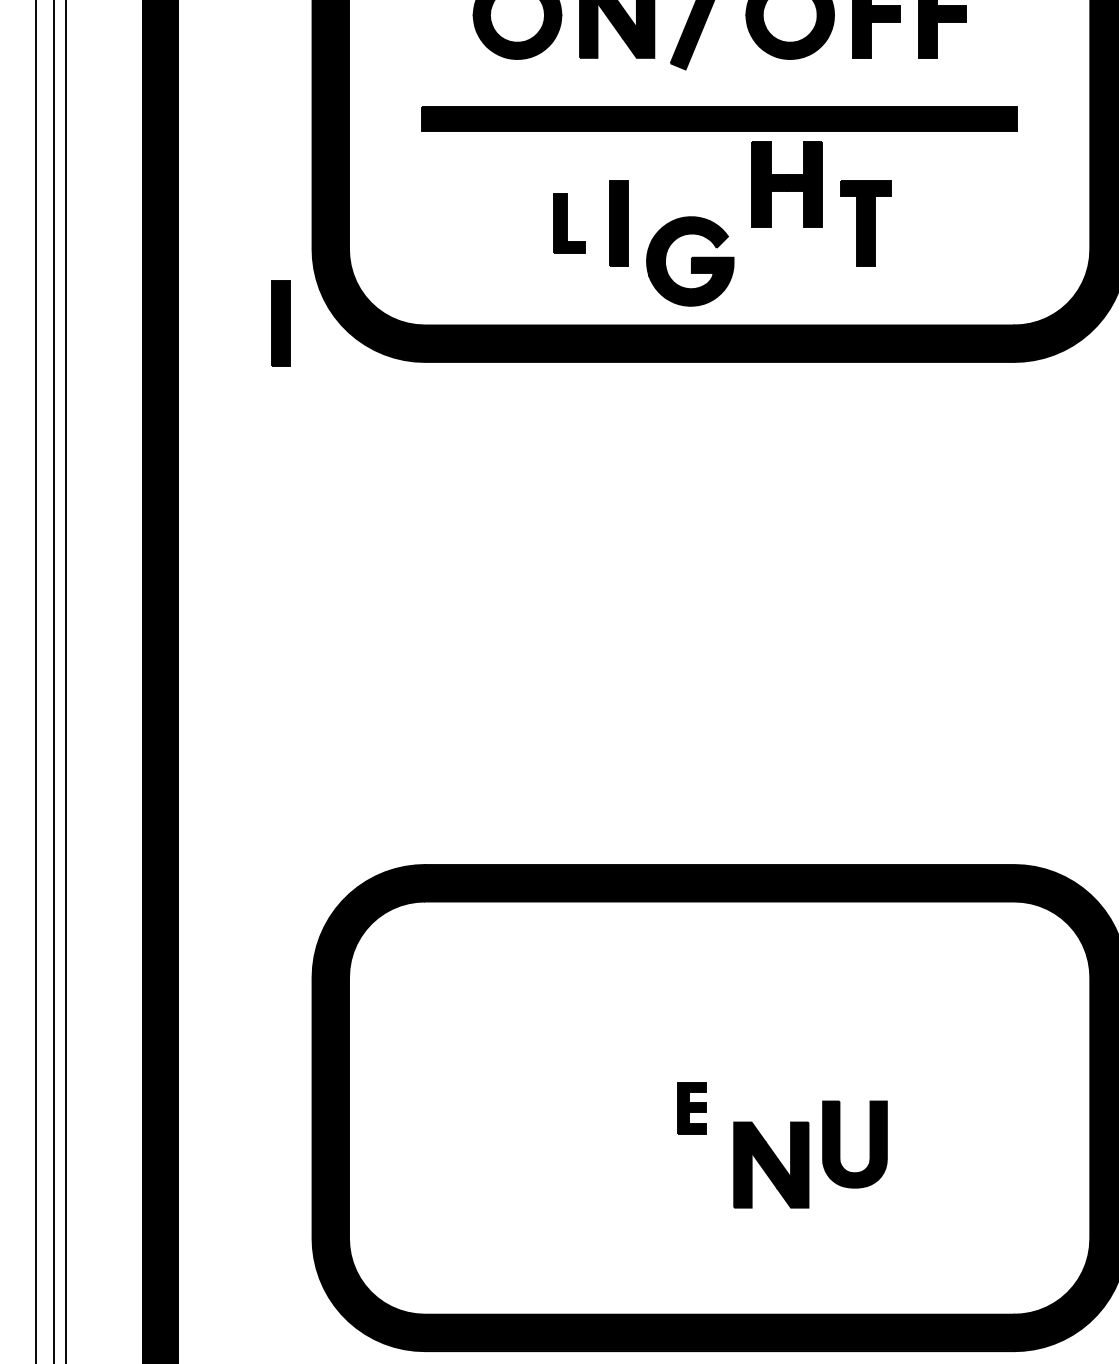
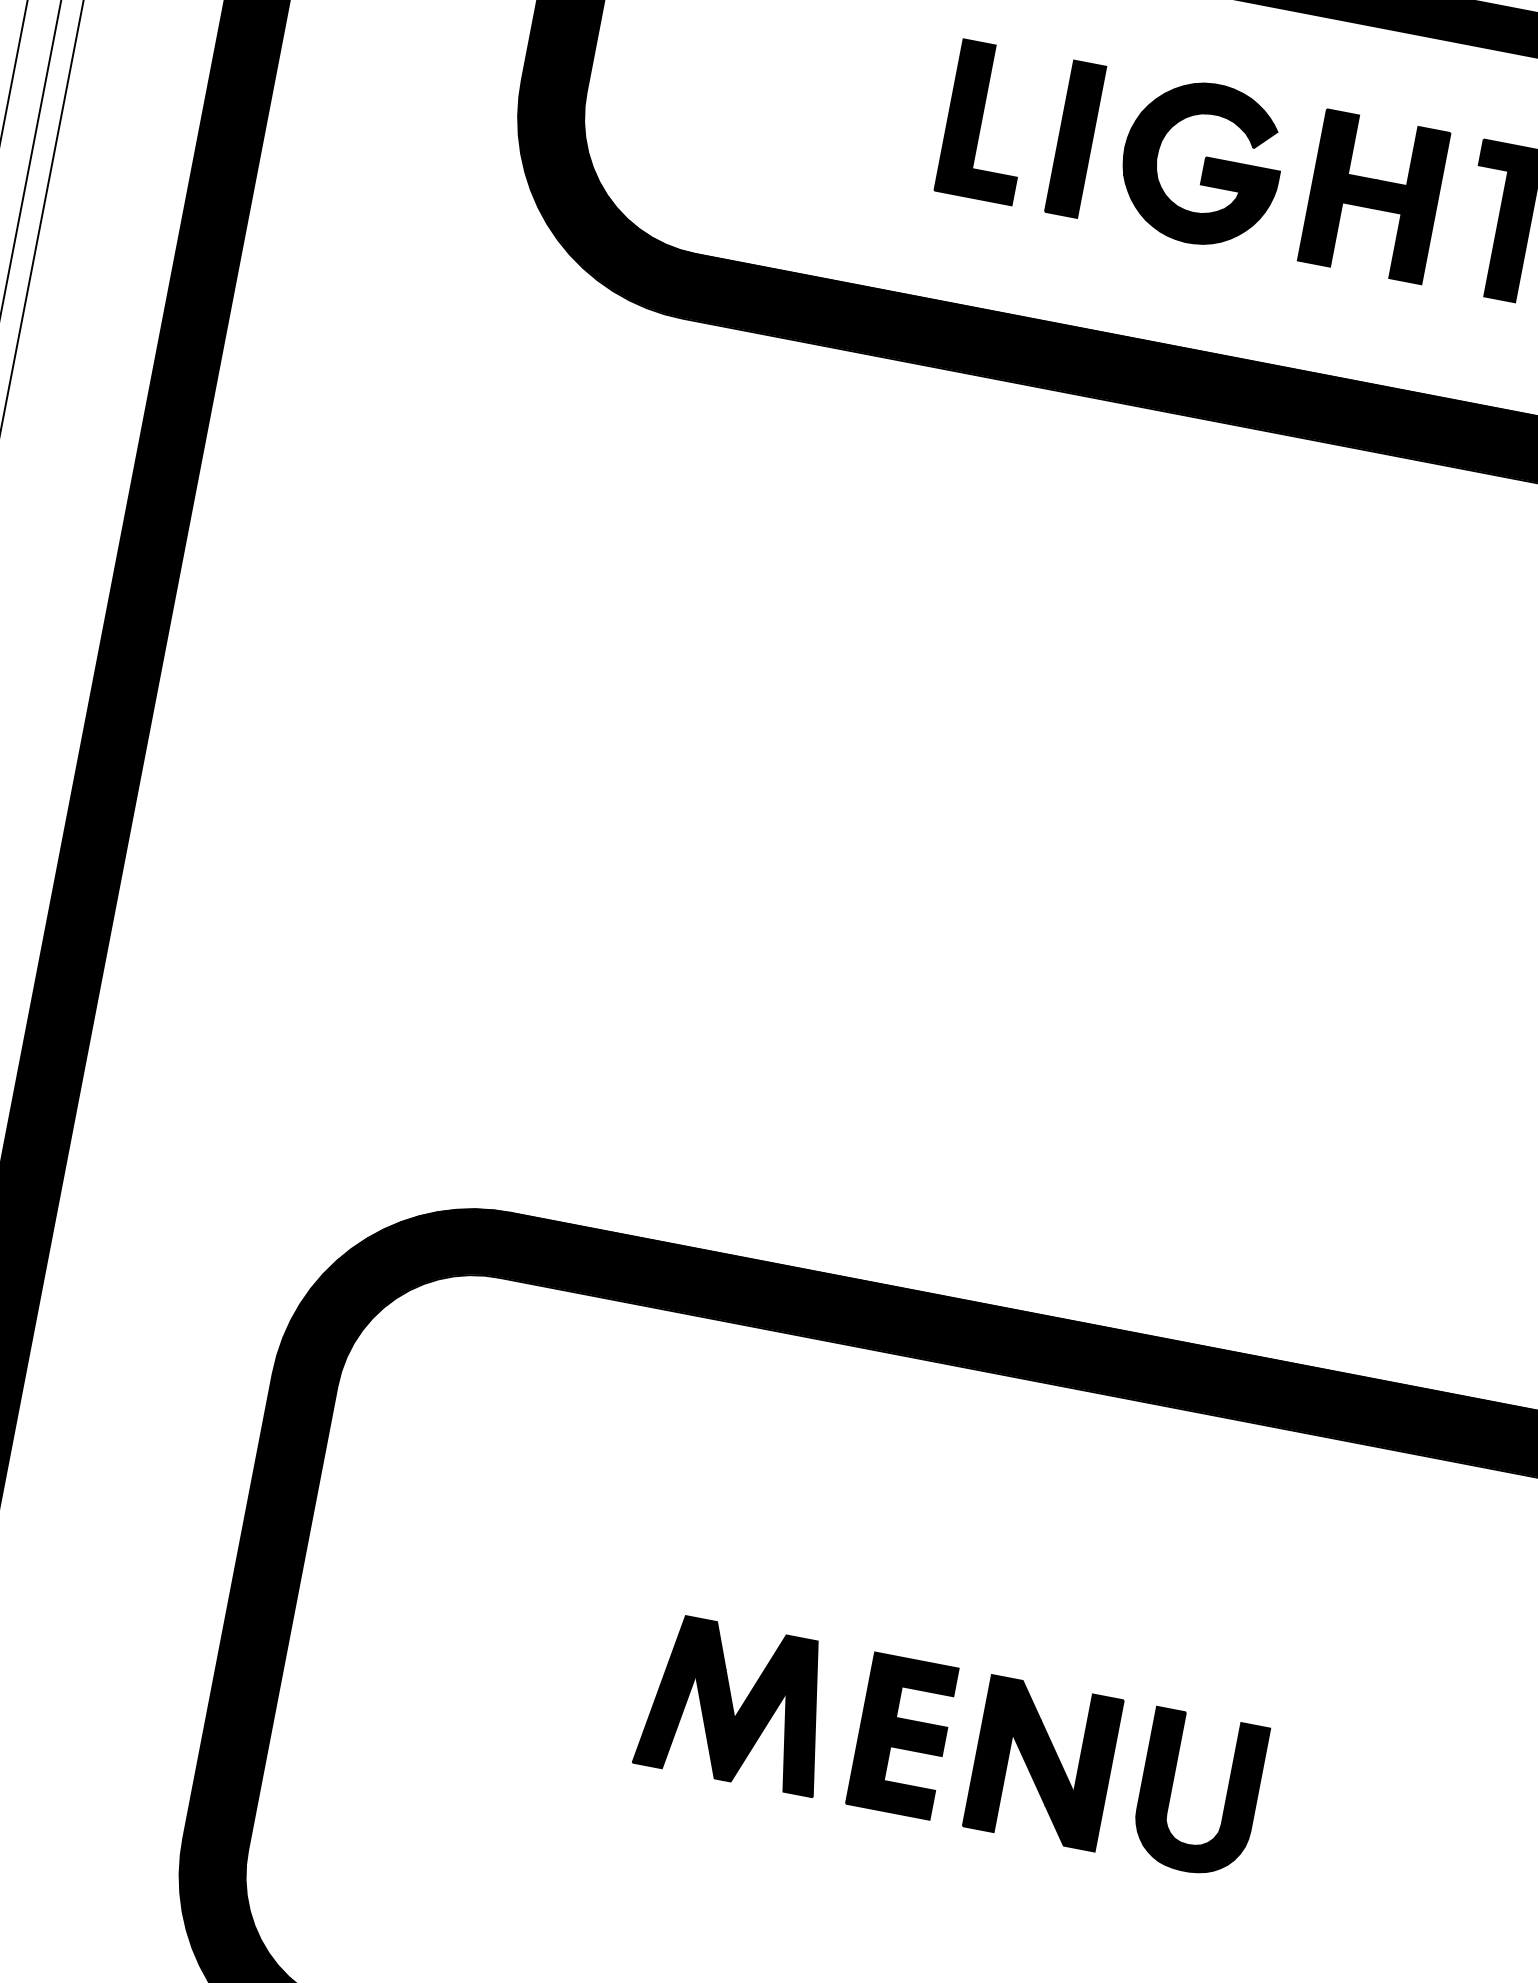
part: (786, 184) -> (1372, 196), moved
part: (569, 223) -> (987, 122), size x1.43
part: (690, 261) -> (1202, 163), moved
part: (280, 323) -> (439, 200), removed
part: (598, 1107) -> (736, 1703), added
part: (691, 1108) -> (901, 1736), size x1.67
part: (840, 1144) -> (1173, 1789), moved
part: (771, 1164) -> (1043, 1762), moved

